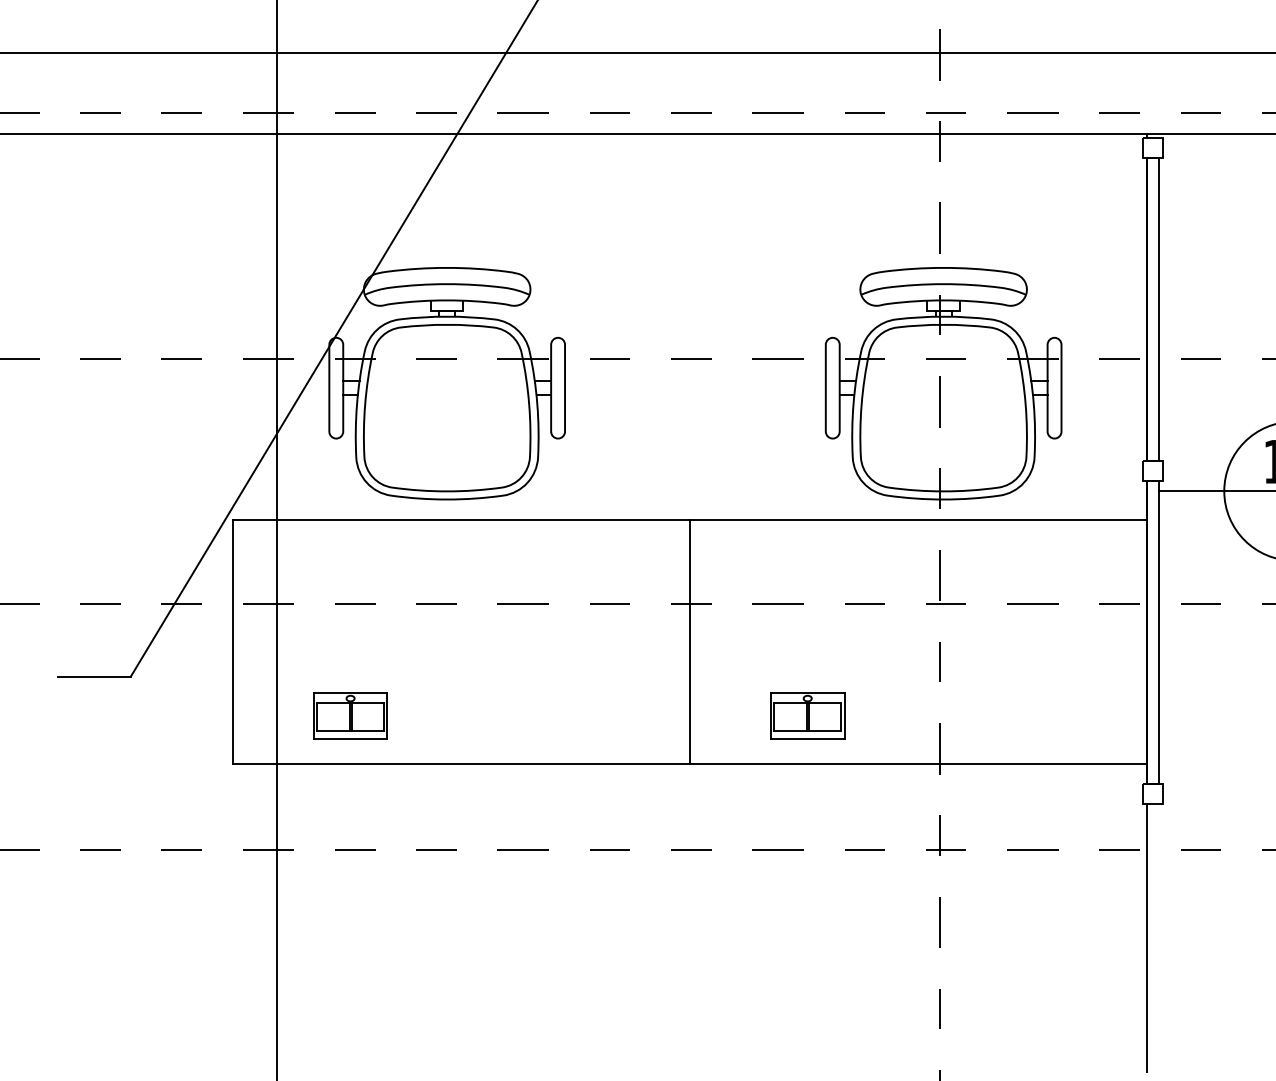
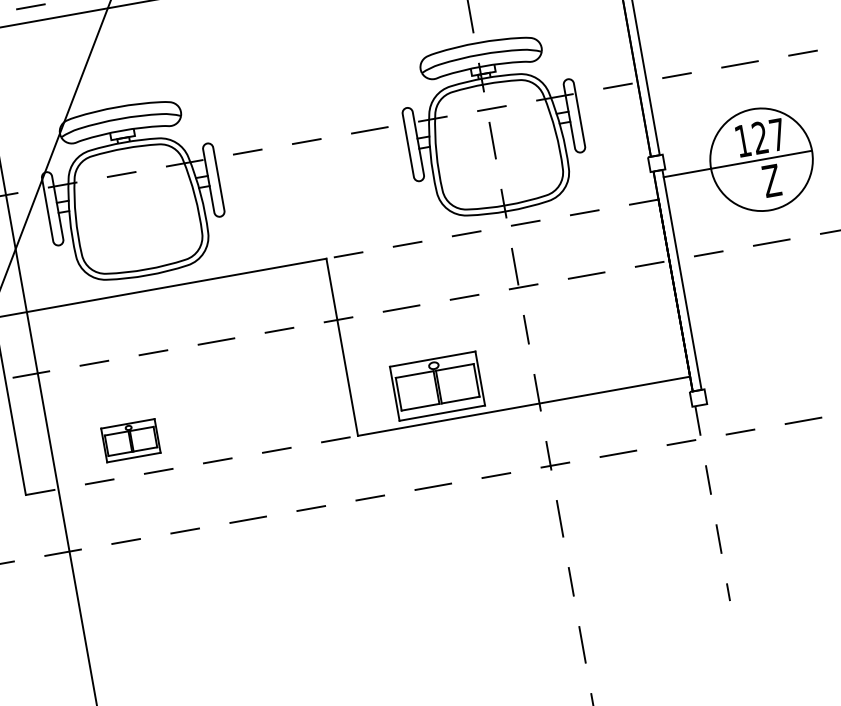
line: (918, 519) -> (492, 228), solid -> dashed
part: (350, 715) -> (130, 440), moved
part: (807, 715) -> (437, 385), size x1.6
line: (461, 763) -> (192, 465), solid -> dashed
line: (1146, 938) -> (712, 503), solid -> dashed

